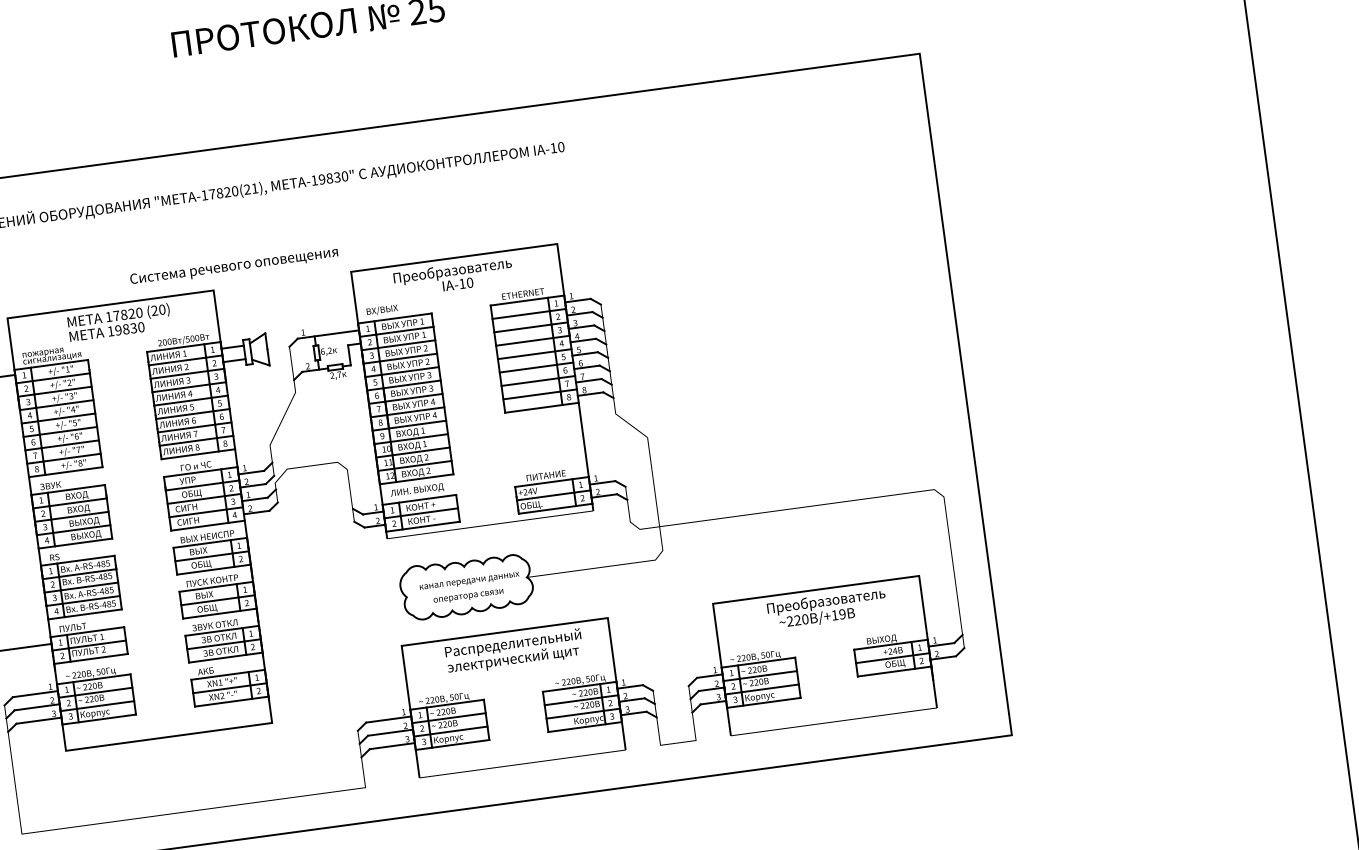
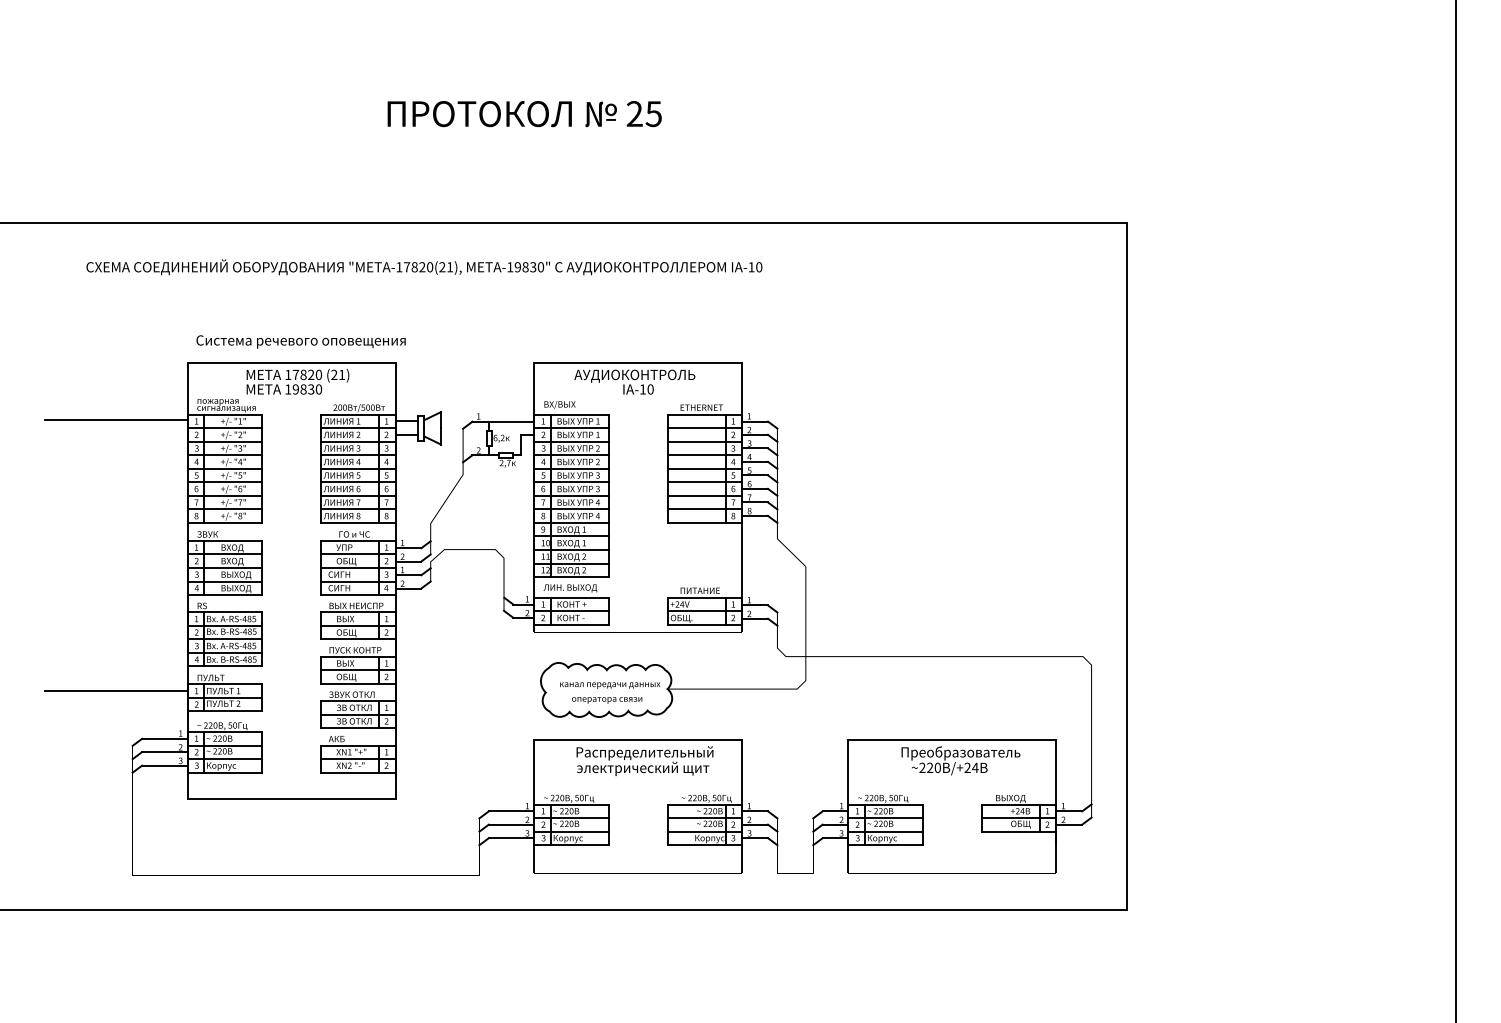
text: (233, 266) -> (300, 341), moved
text: (452, 271) -> (634, 375), Преобразователь -> АУДИОКОНТРОЛЬ
text: (162, 309) -> (342, 374), (20) -> (21)
text: (838, 614) -> (971, 767), /+19 -> /+24

